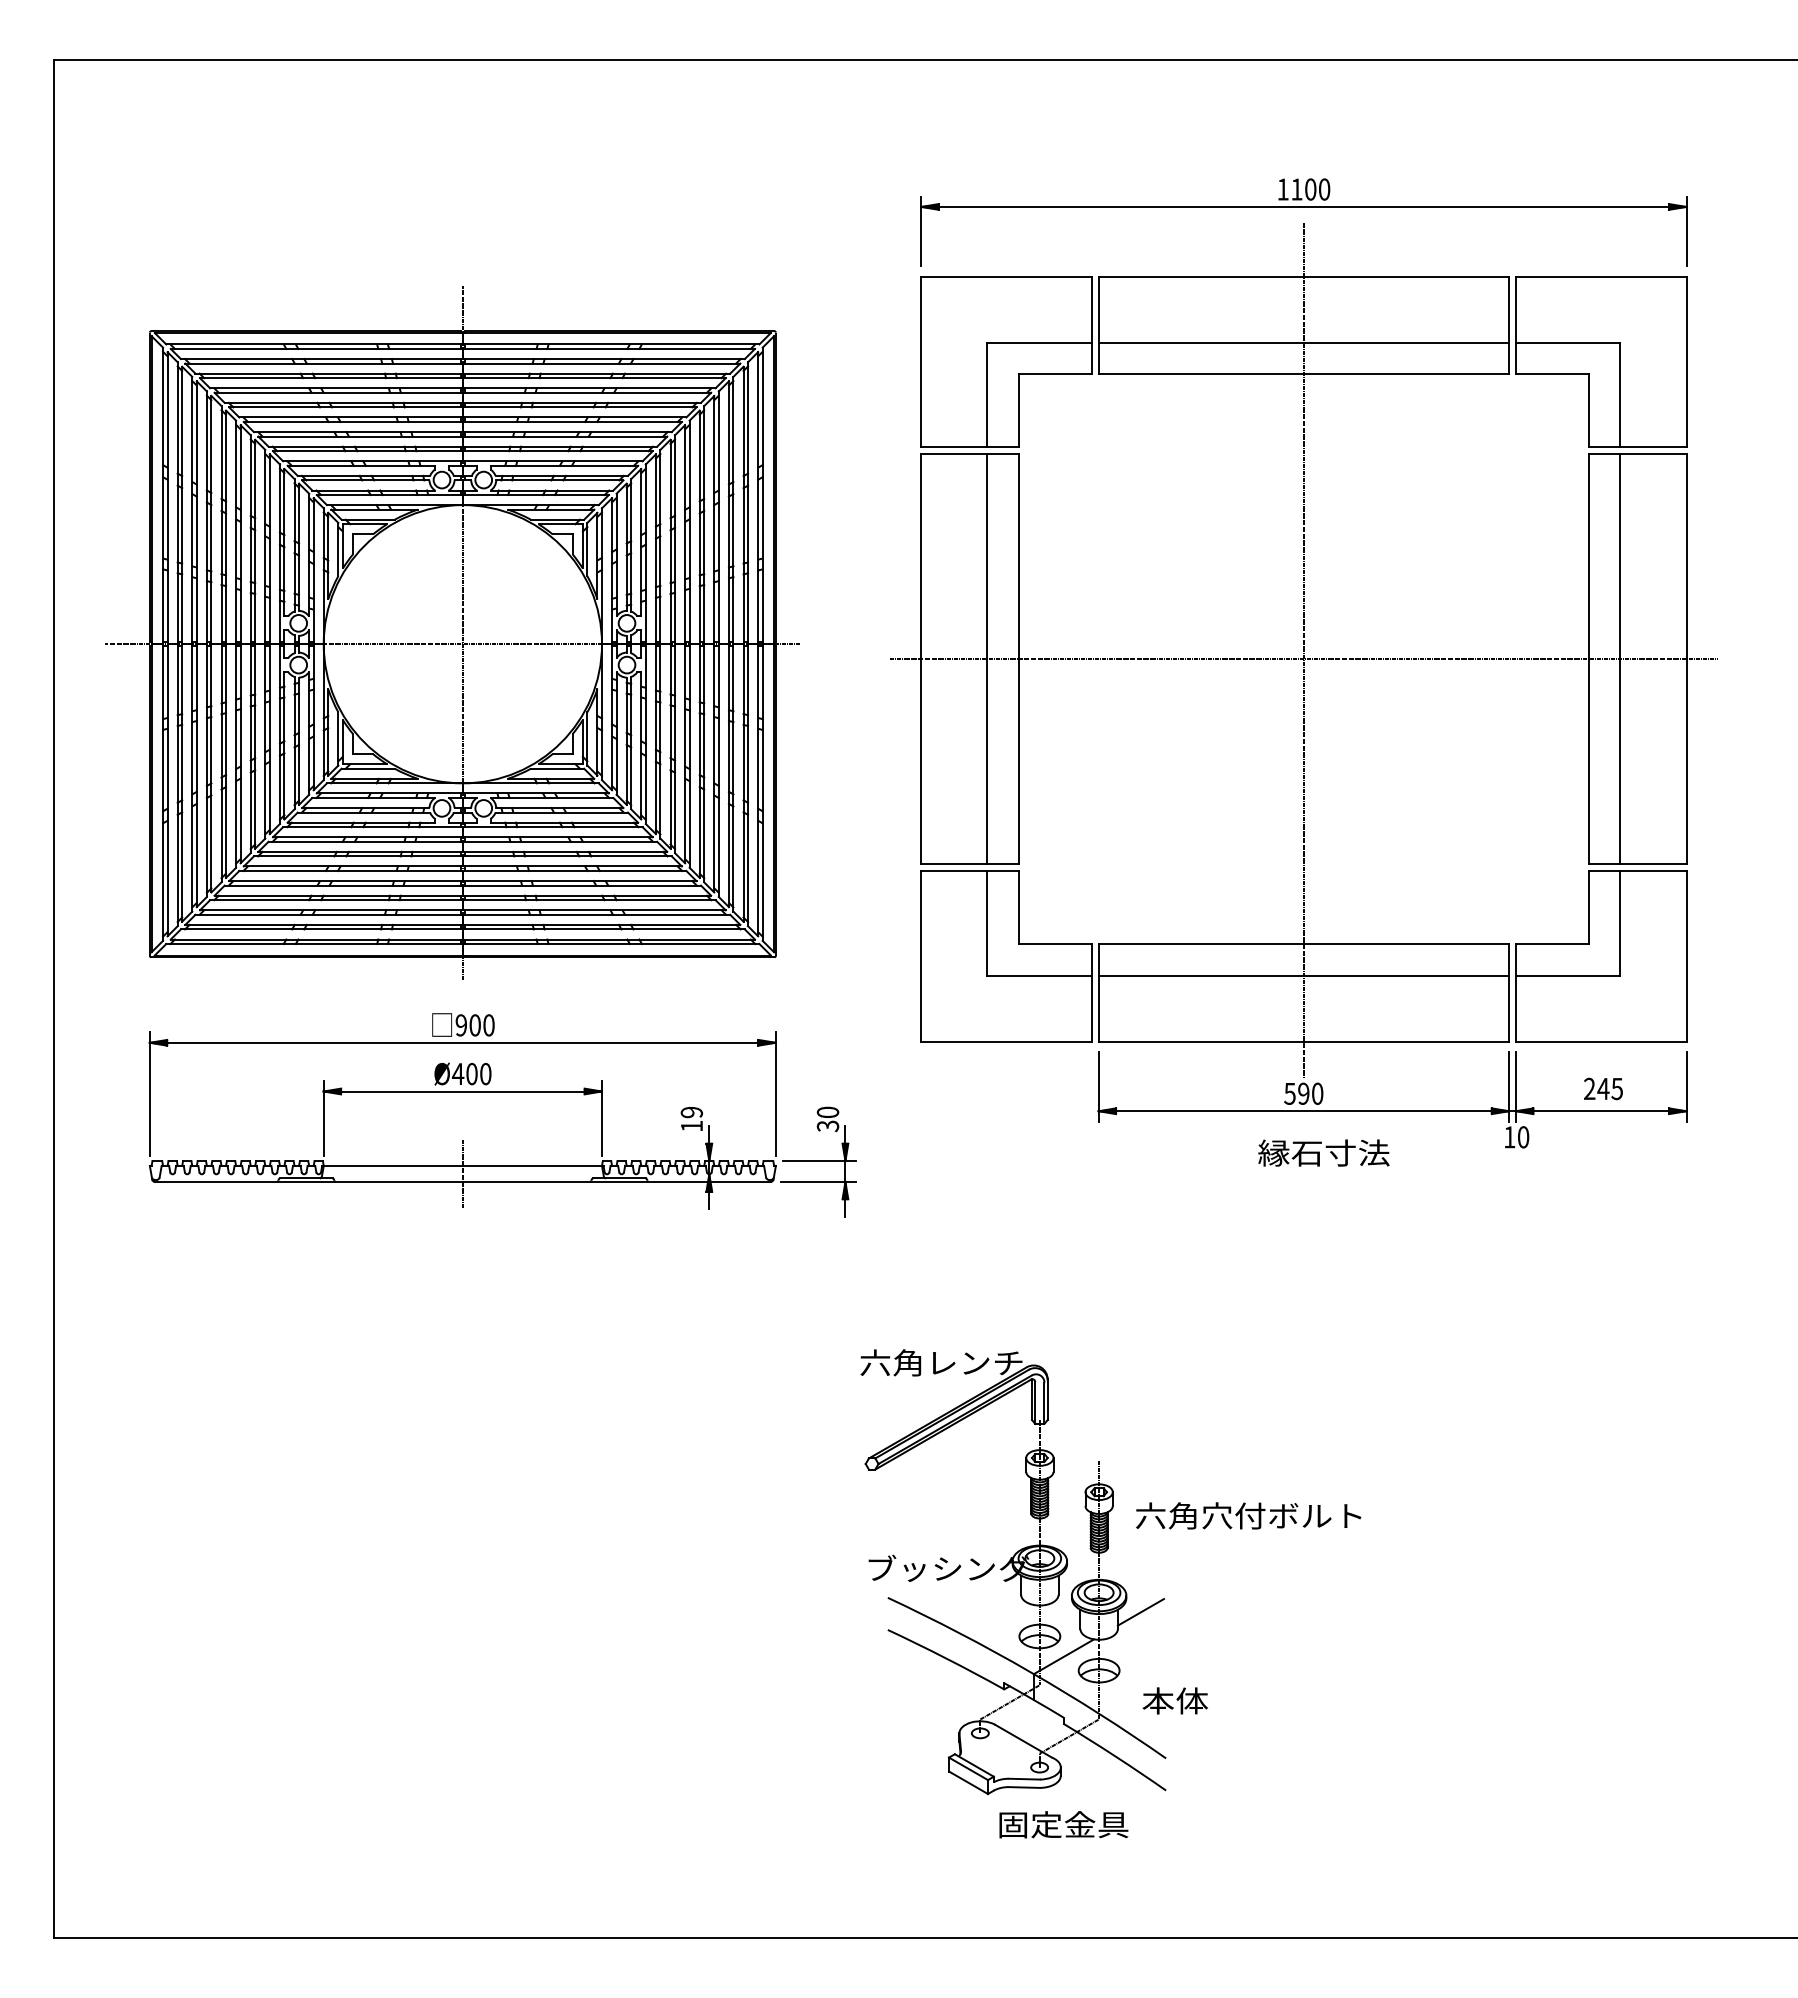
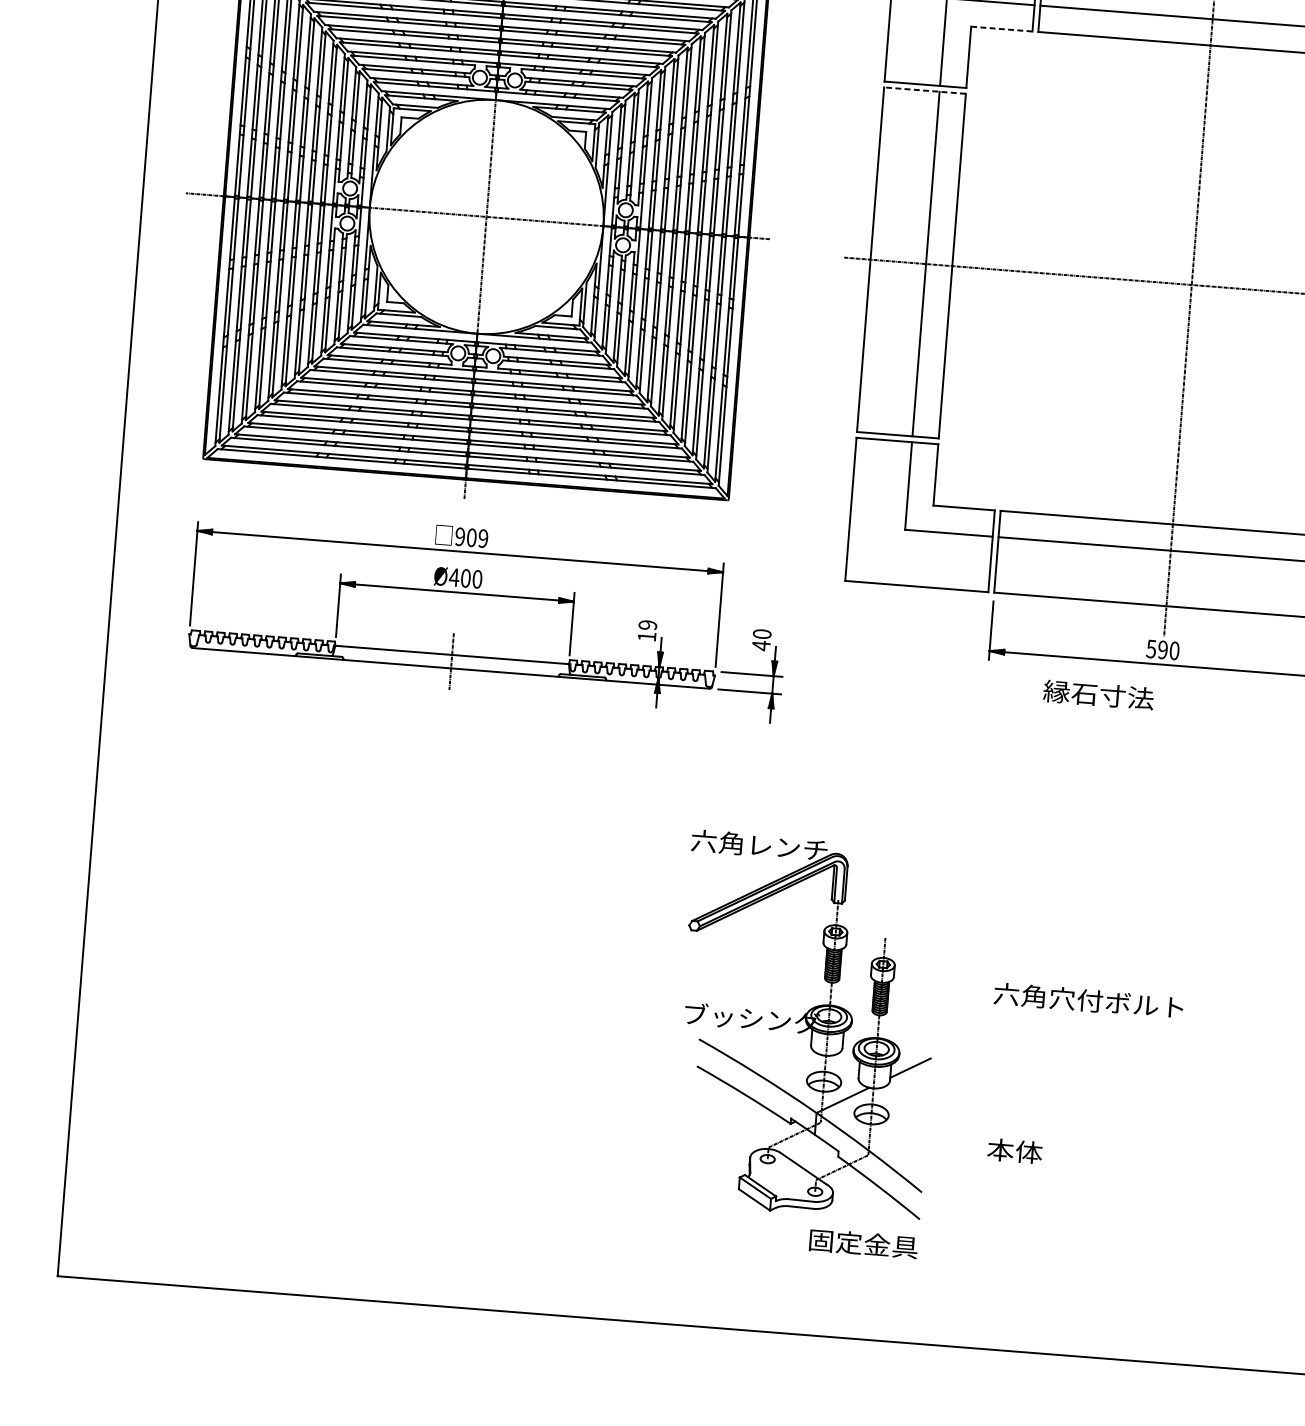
line: (1055, 373) -> (1002, 28), solid -> dashed
line: (970, 453) -> (925, 90), solid -> dashed
text: (488, 1025) -> (482, 538), 900 -> 909
text: (827, 1126) -> (760, 645), 30 -> 40
text: (1323, 1152) -> (1098, 694), moved
part: (1013, 1572) -> (806, 1026), moved
text: (1063, 1824) -> (863, 1243), moved

